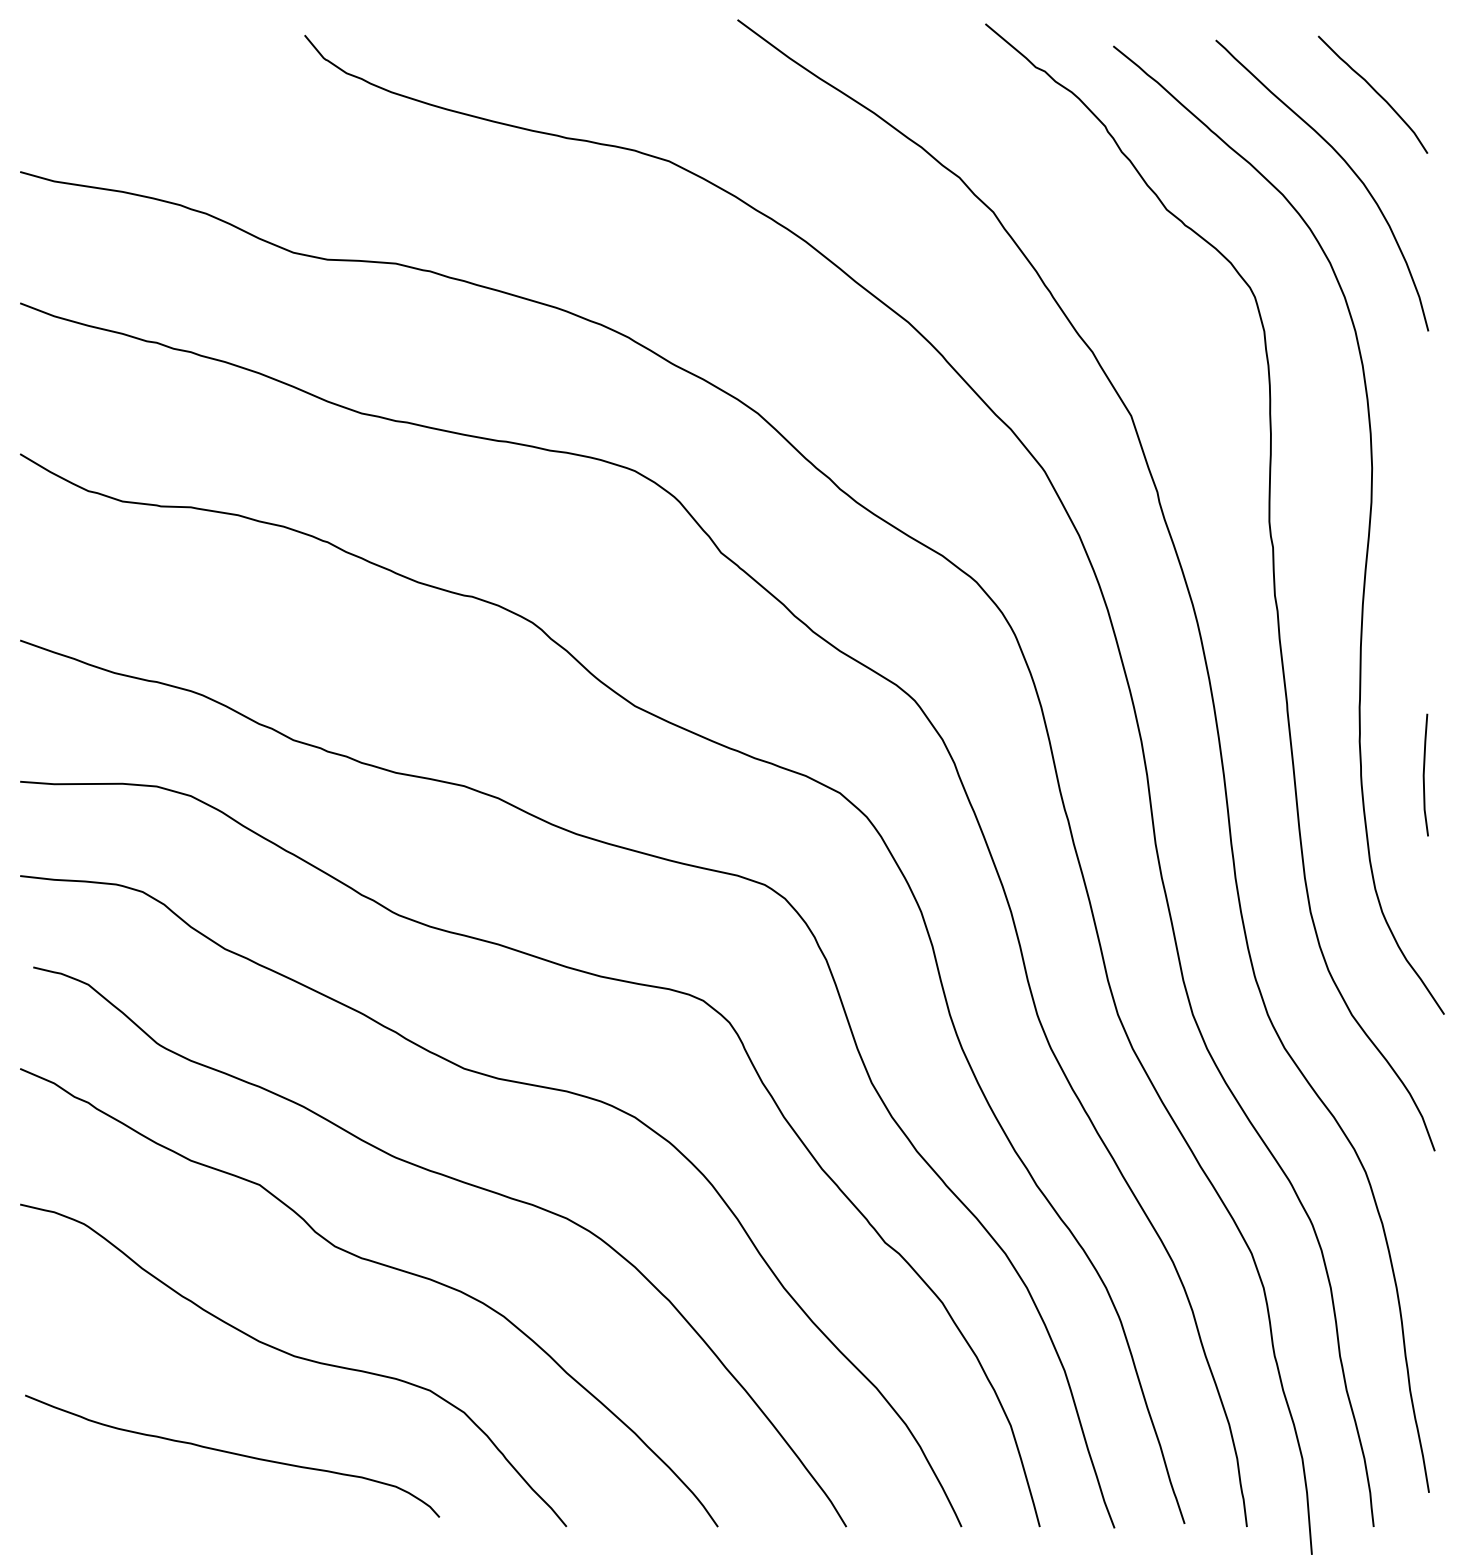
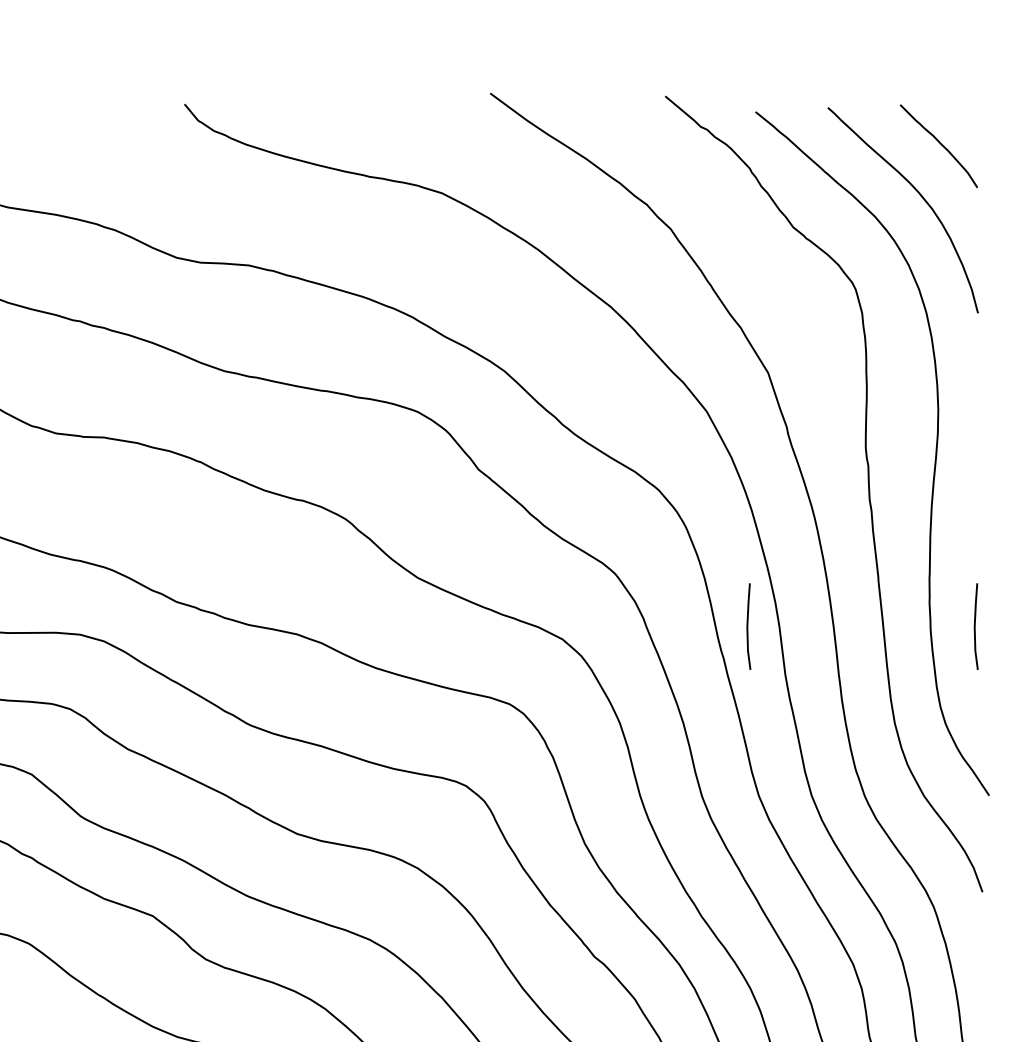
line: (1102, 774) -> (747, 626), added

